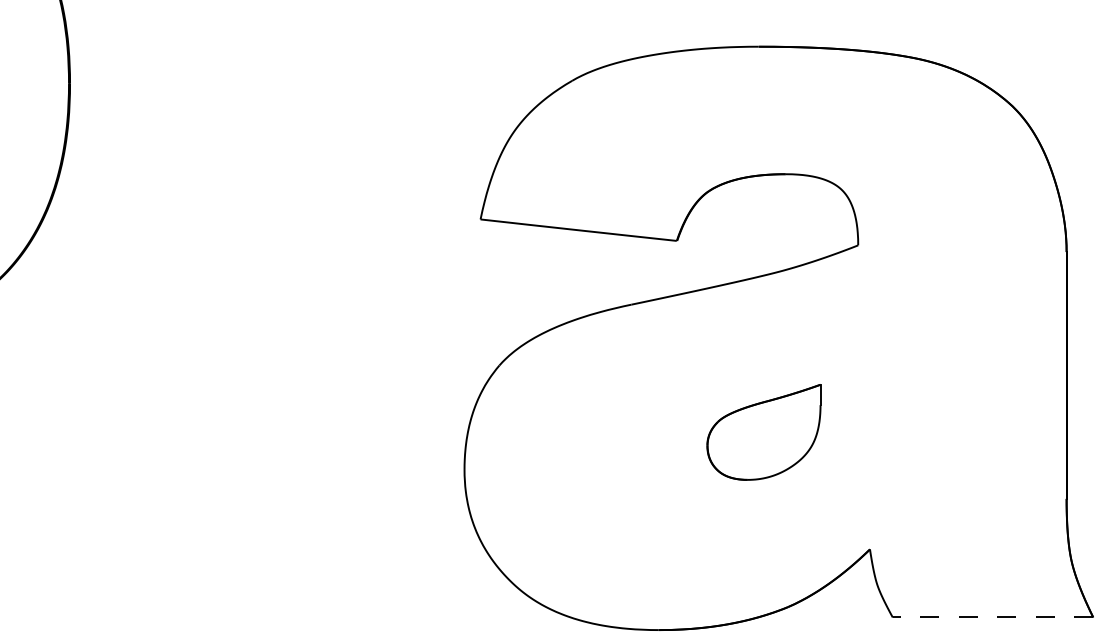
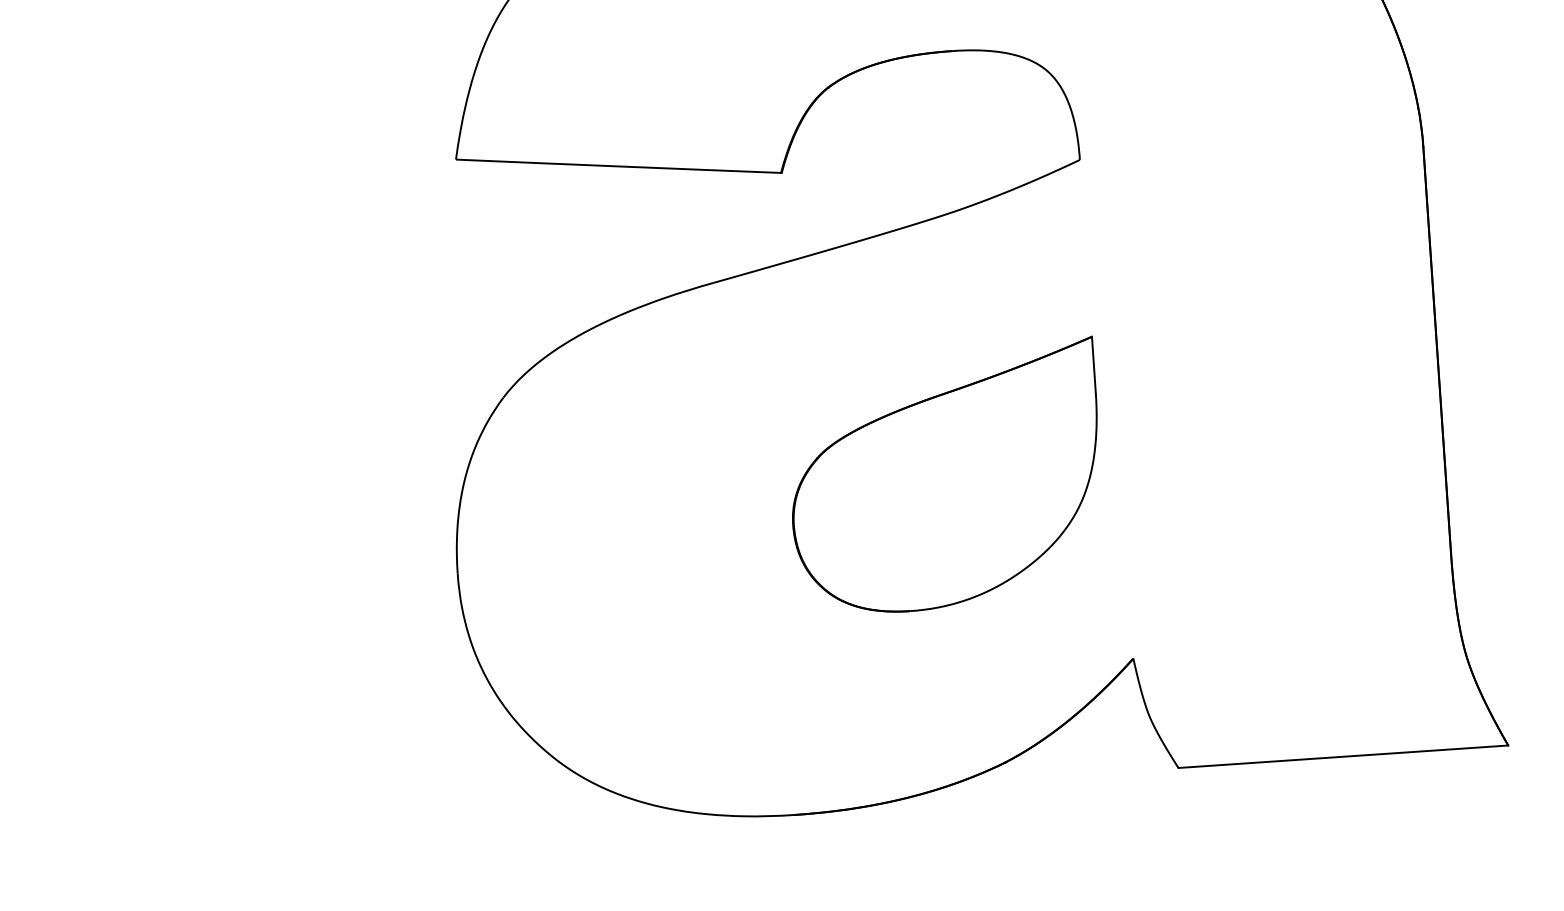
part: (763, 432) -> (945, 478), size x1.67
line: (992, 617) -> (1342, 756), dashed -> solid

